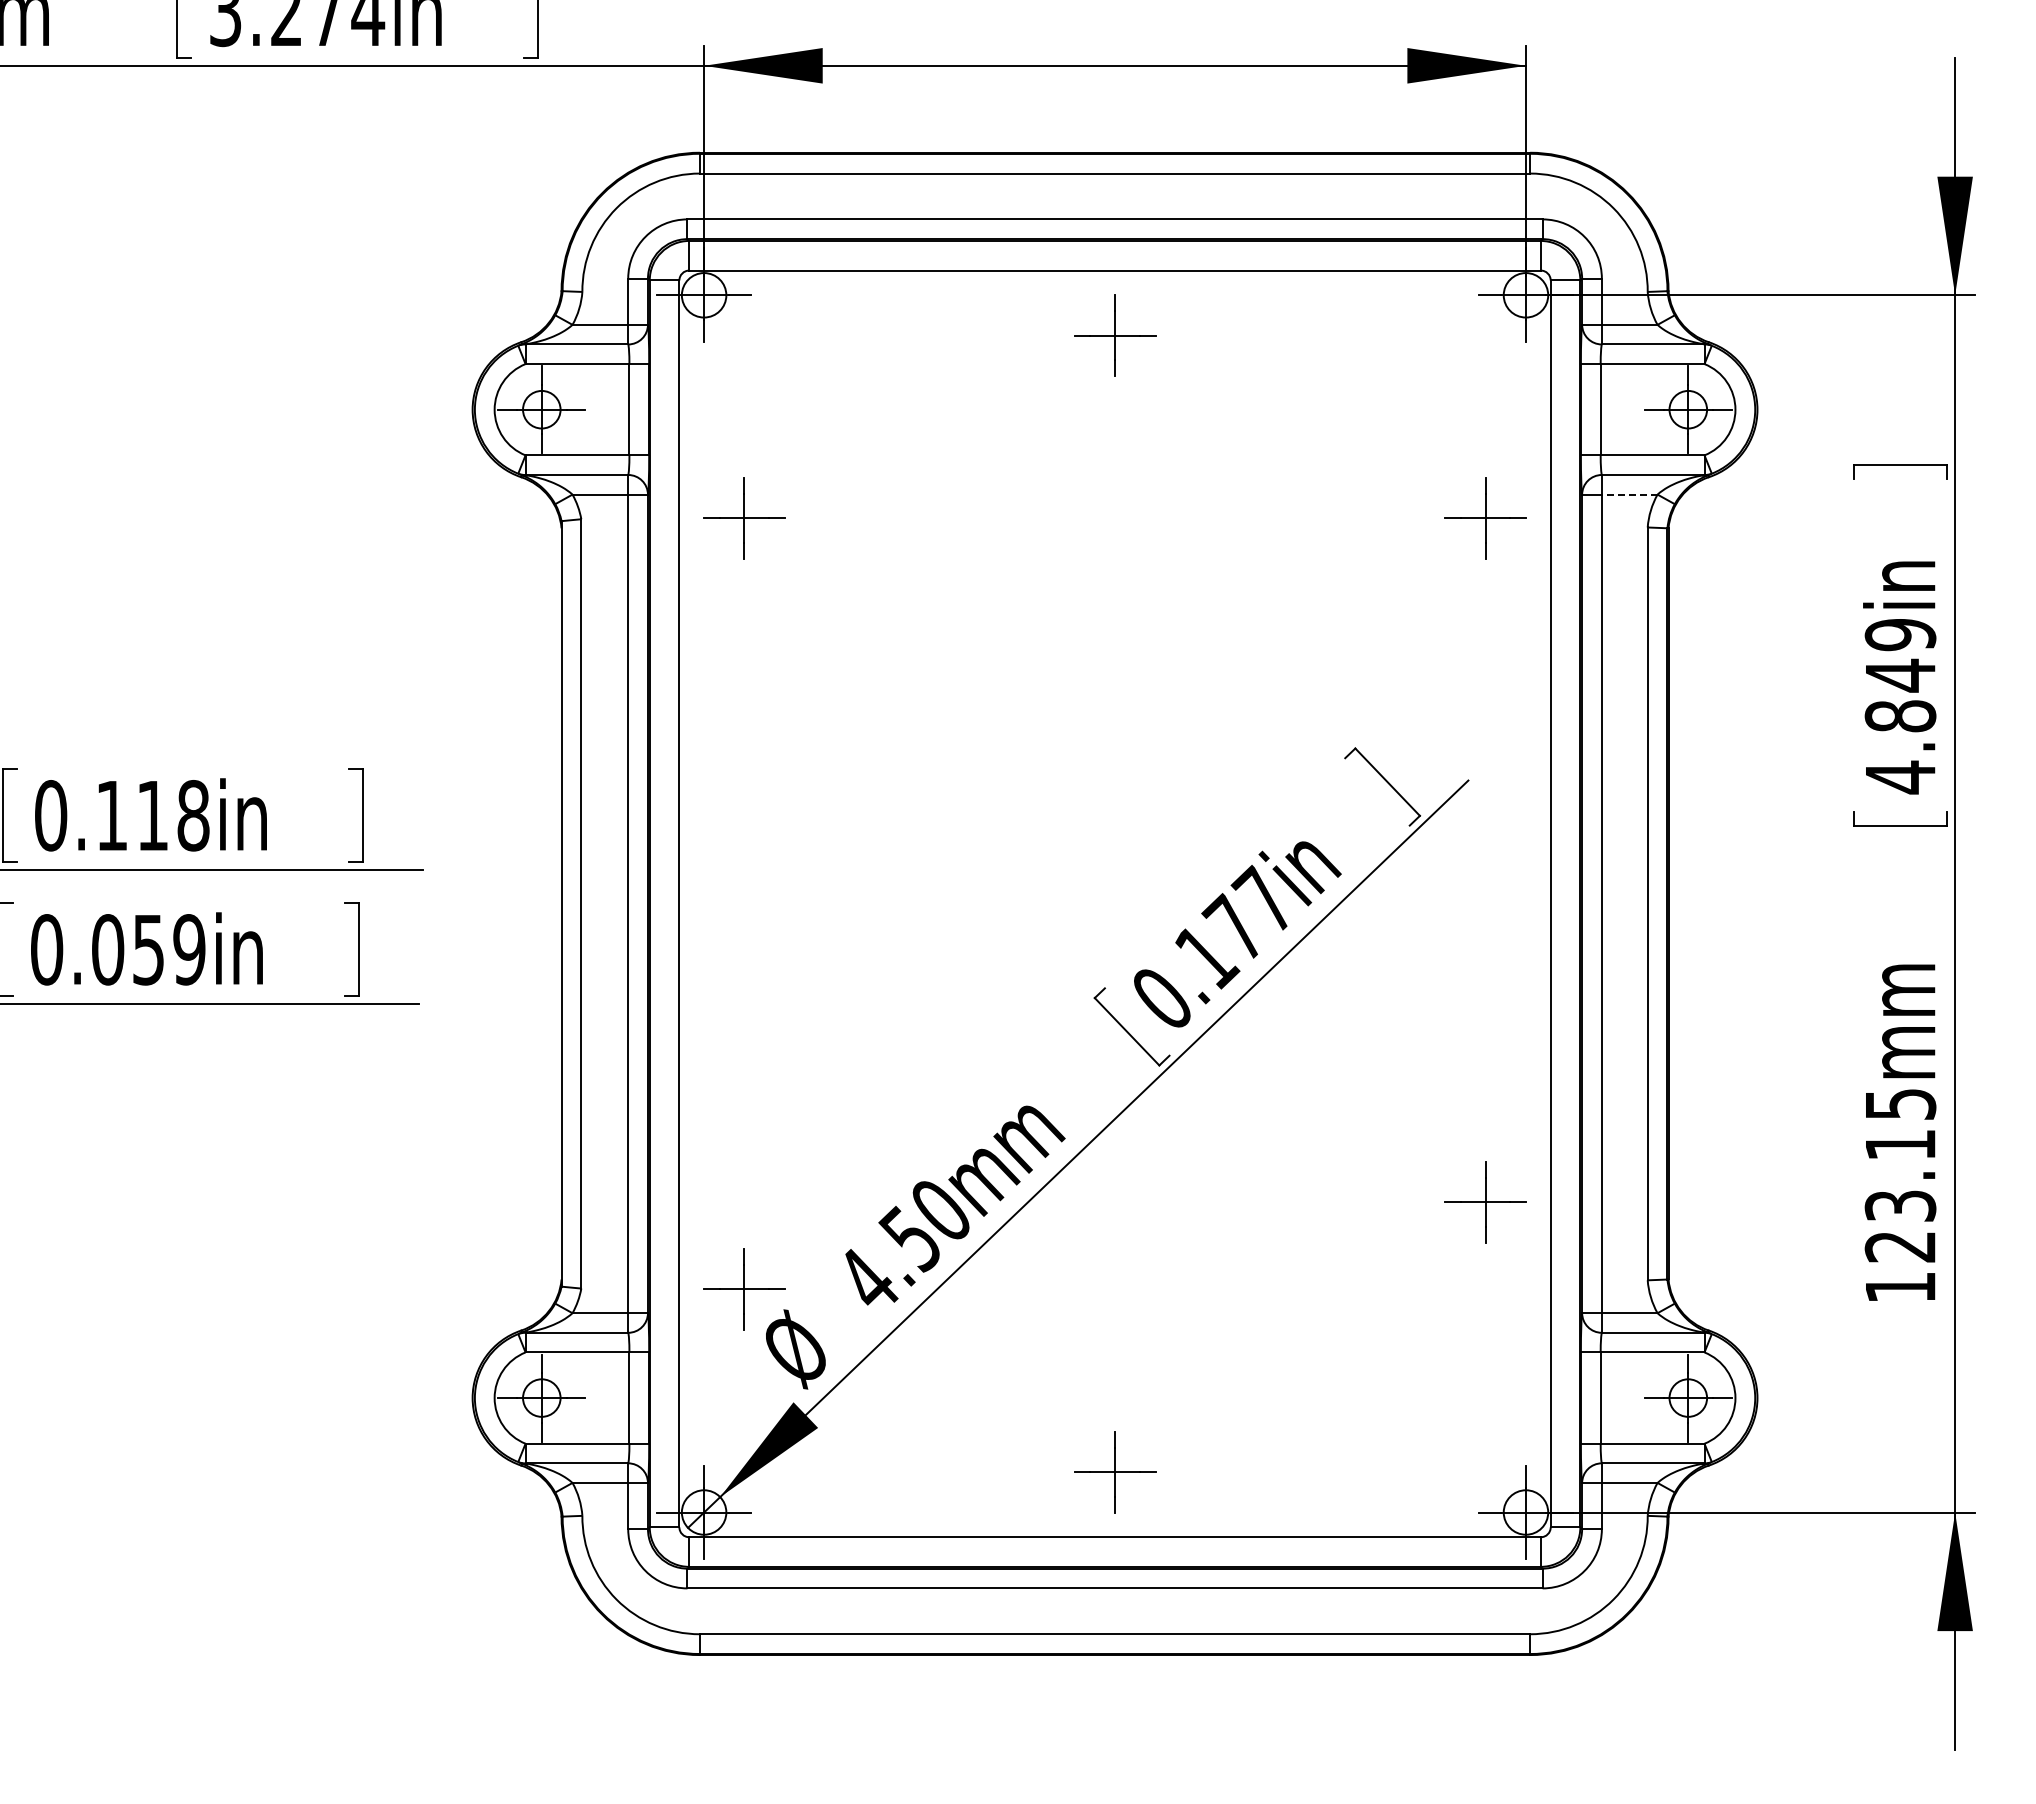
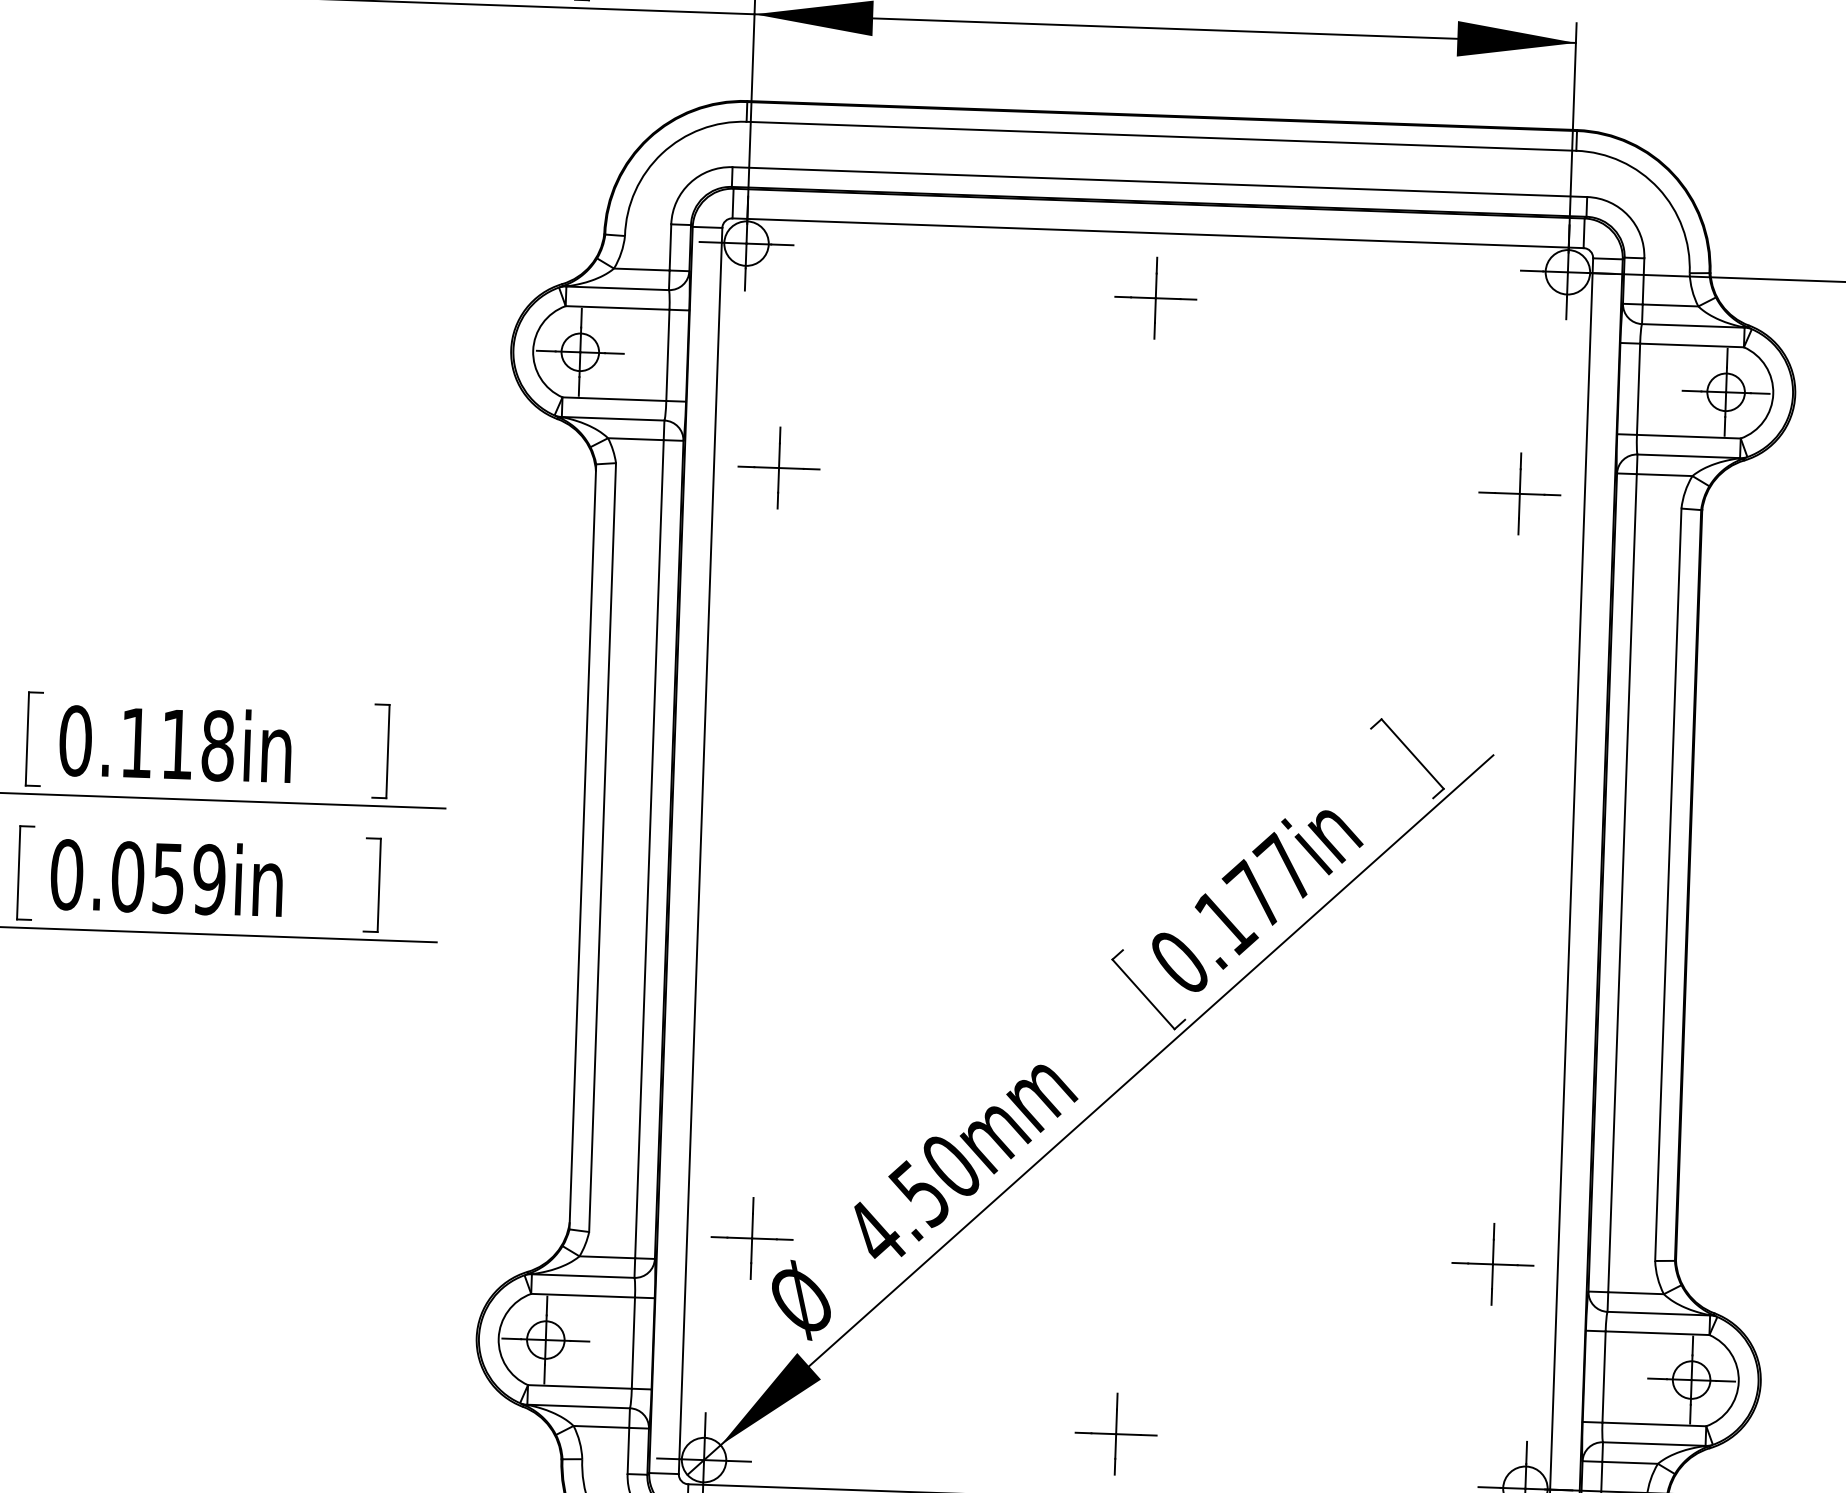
line: (1629, 494) -> (1664, 474), dashed -> solid
part: (1485, 1202) -> (1492, 1264), moved

